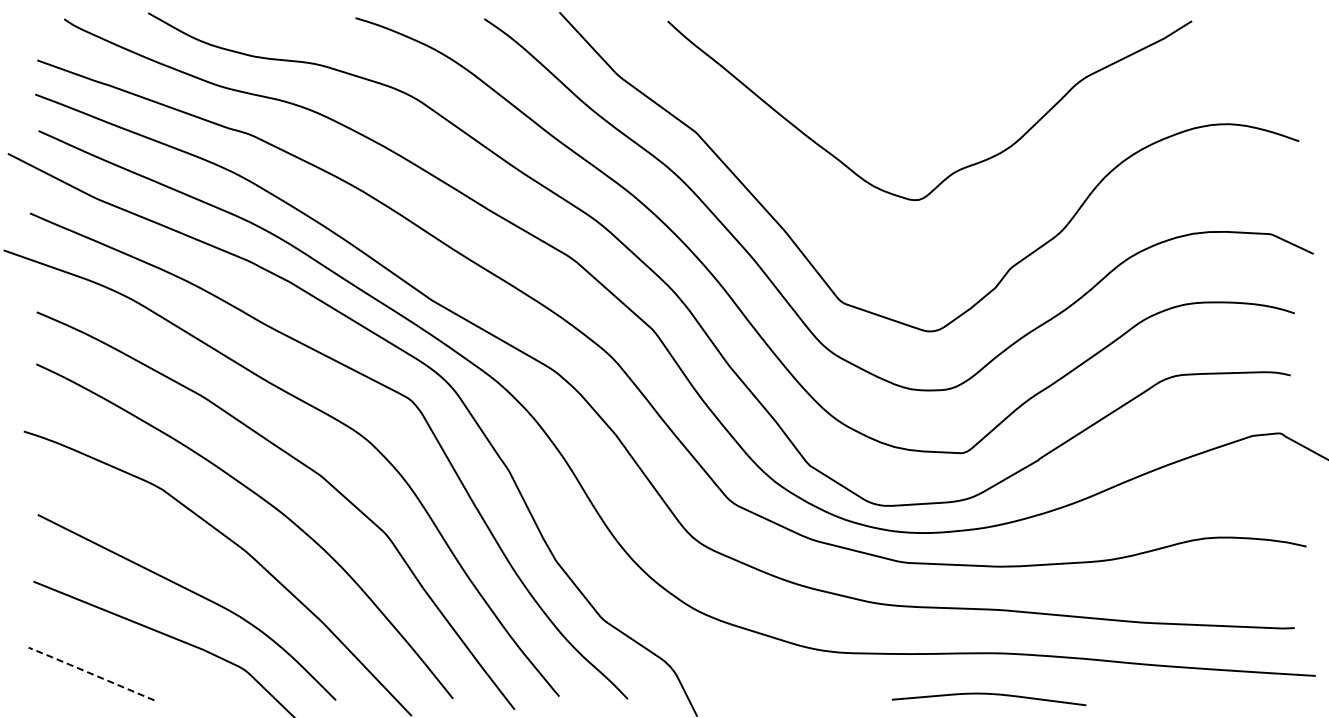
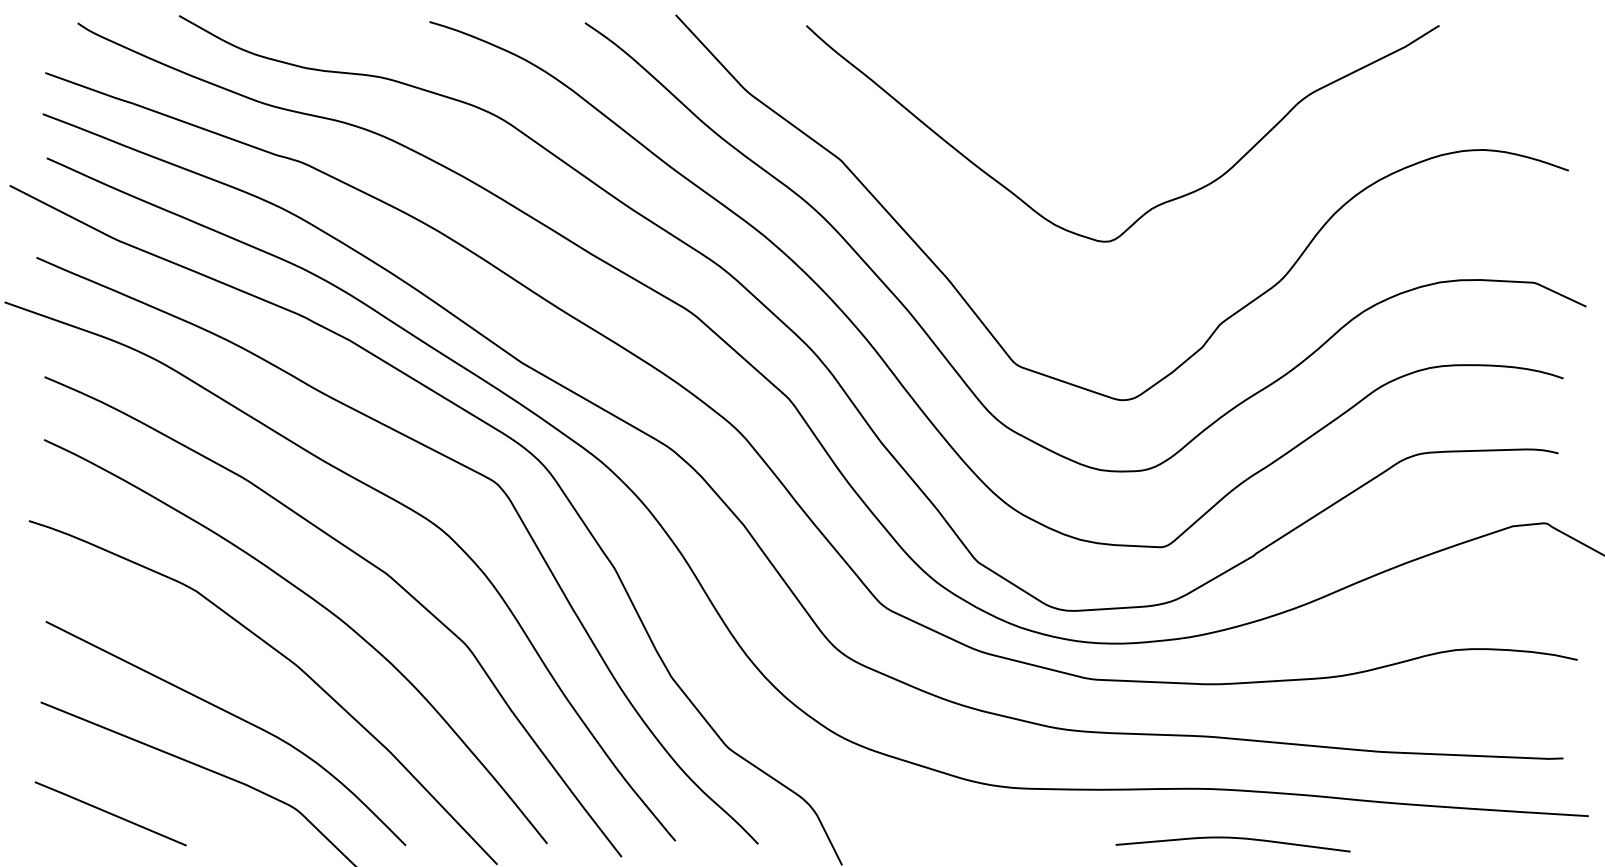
line: (90, 673) -> (109, 813), dashed -> solid
curve: (988, 694) -> (1232, 838), moved

